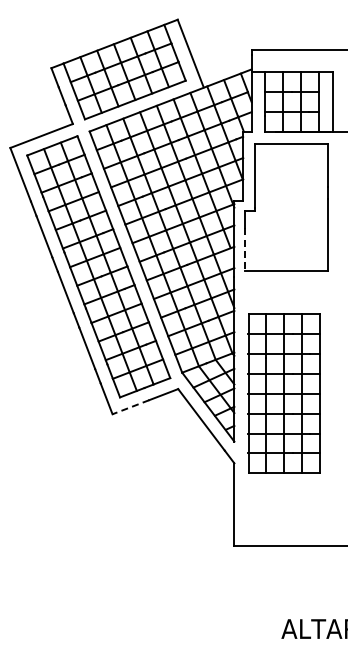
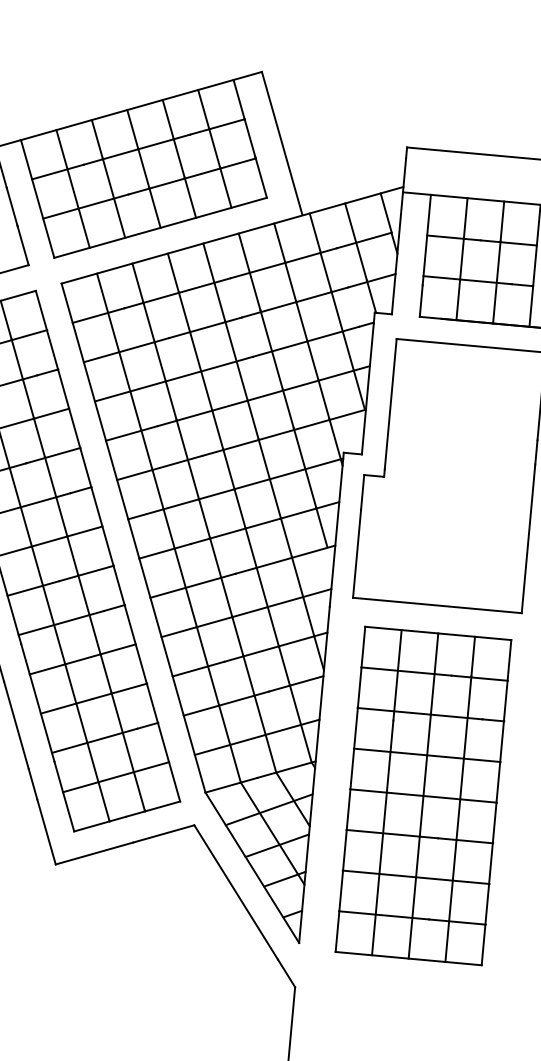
line: (245, 249) -> (357, 553), dashed -> solid
part: (283, 393) -> (421, 795), moved
line: (130, 407) -> (93, 853), dashed -> solid

